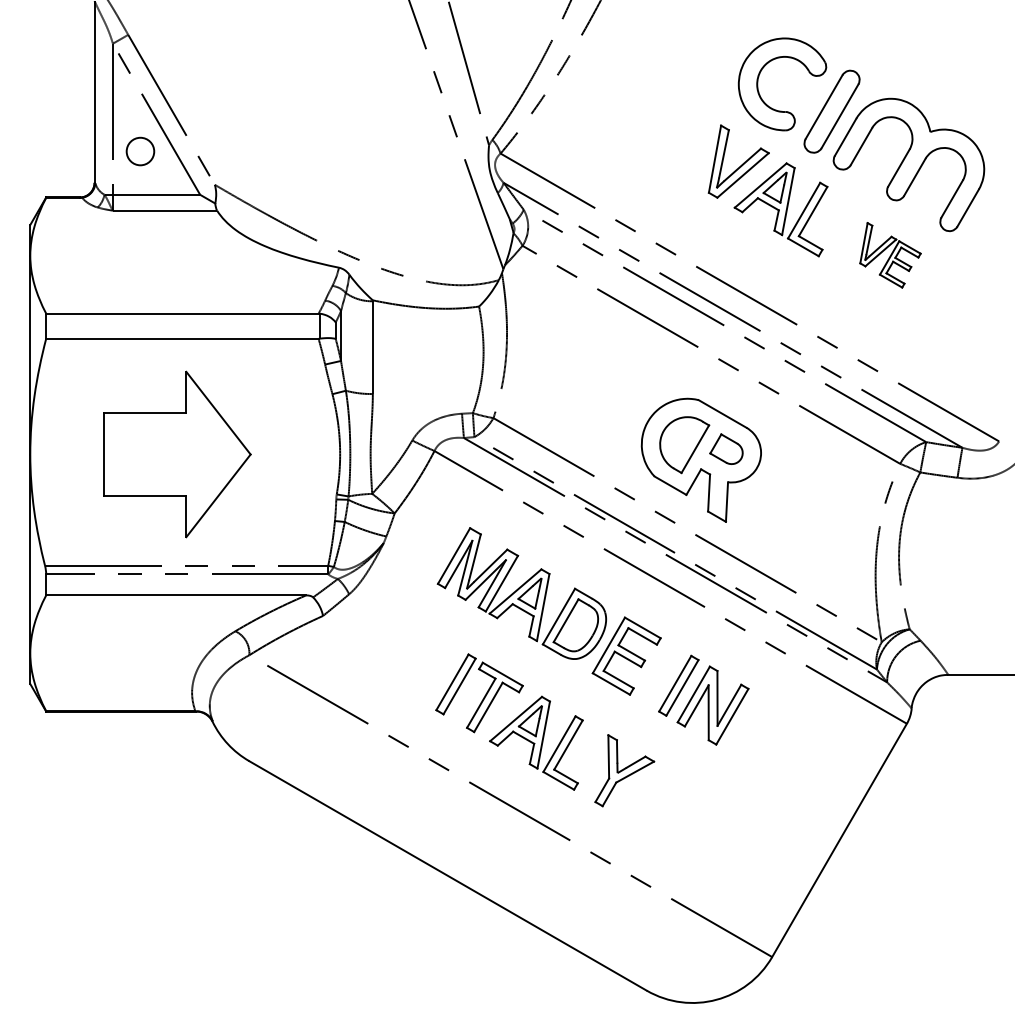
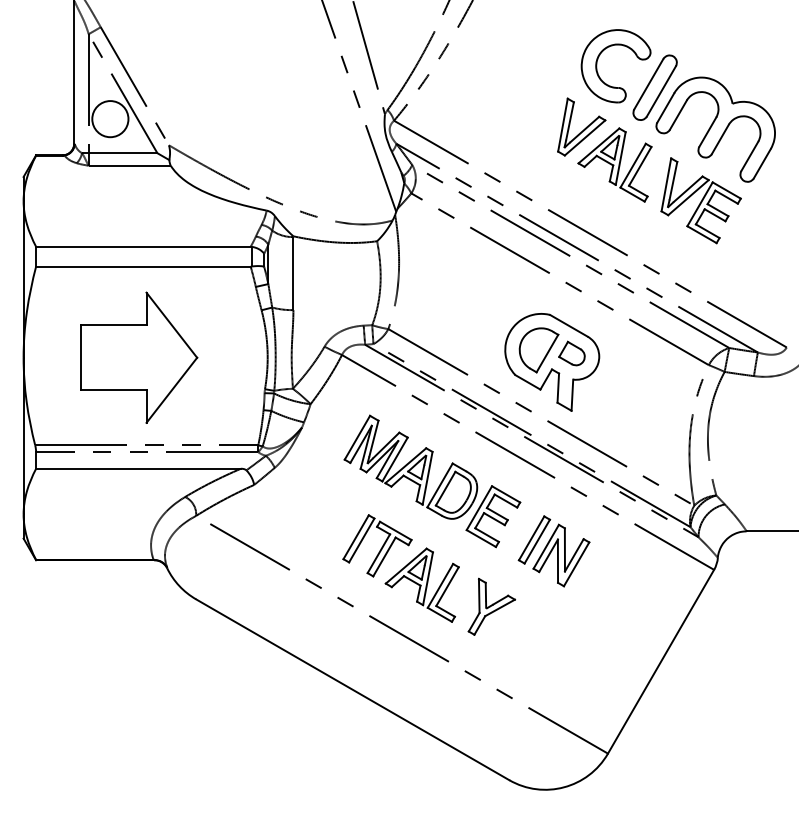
circle: (140, 151) -> (110, 119), size x1.67
part: (890, 255) -> (701, 201), size x1.67

